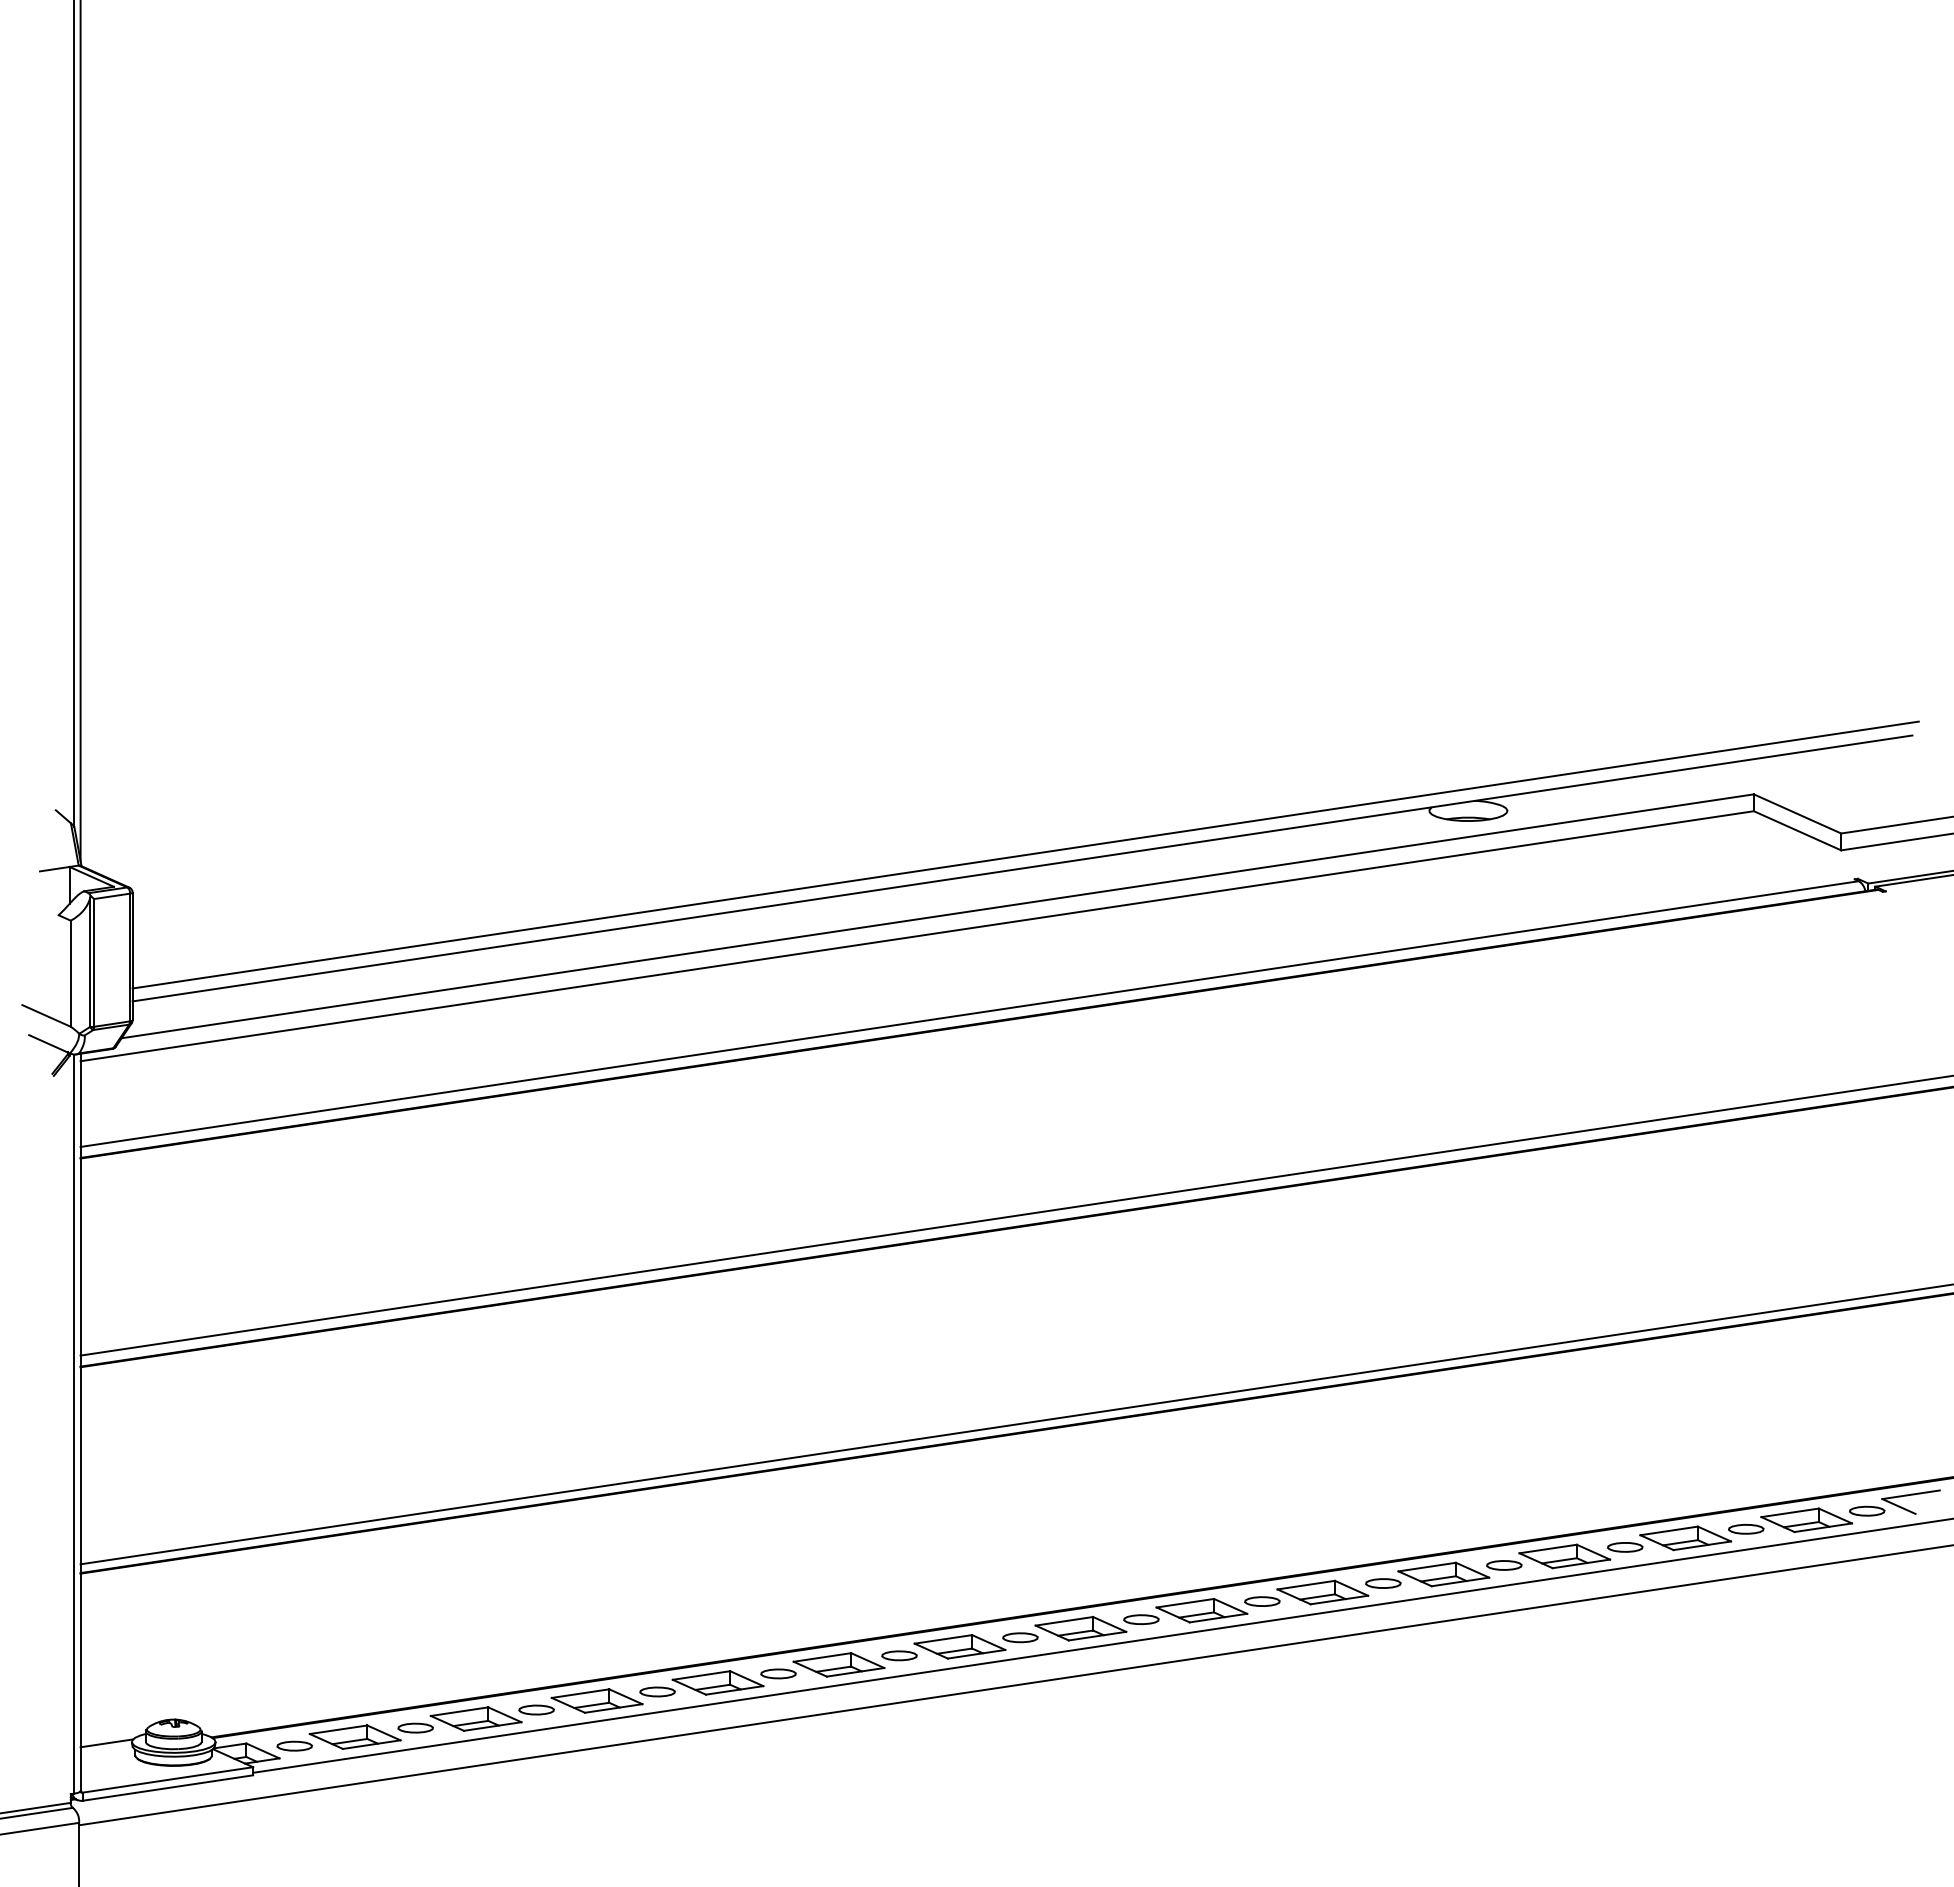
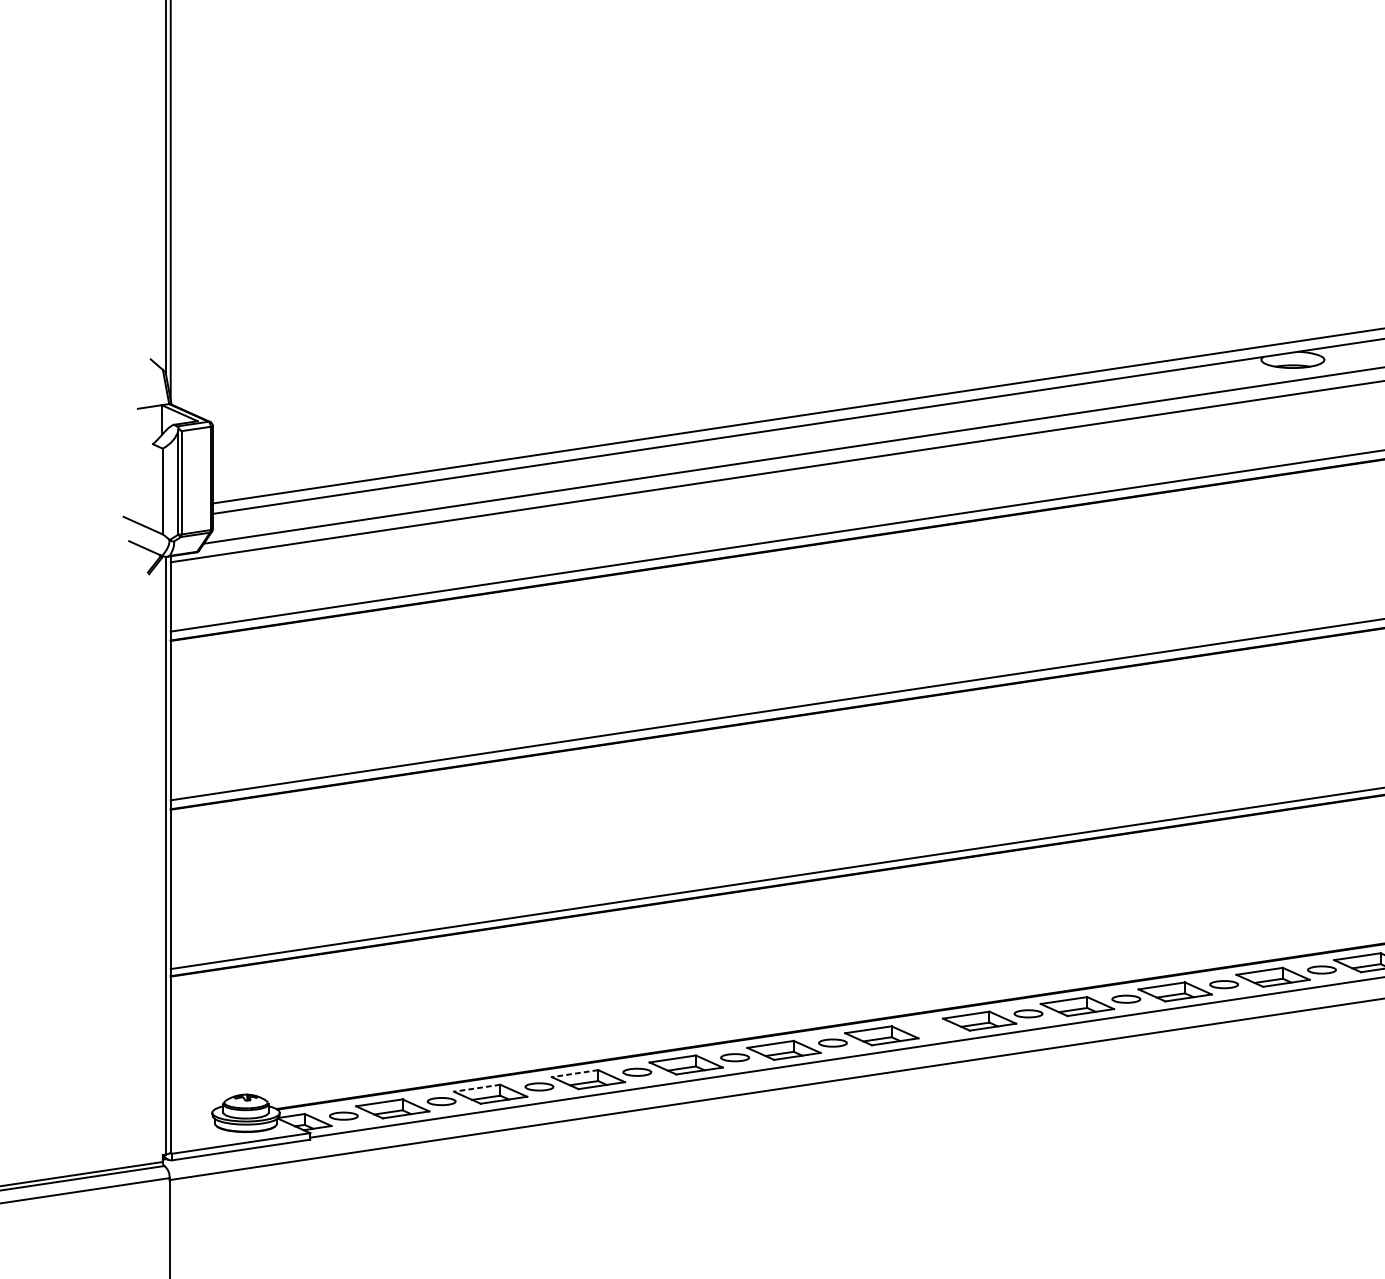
part: (1020, 1637) -> (930, 1028), removed
line: (580, 1693) -> (574, 1073), solid -> dashed
line: (459, 1711) -> (477, 1088), solid -> dashed
line: (106, 1743) -> (191, 1113), removed

